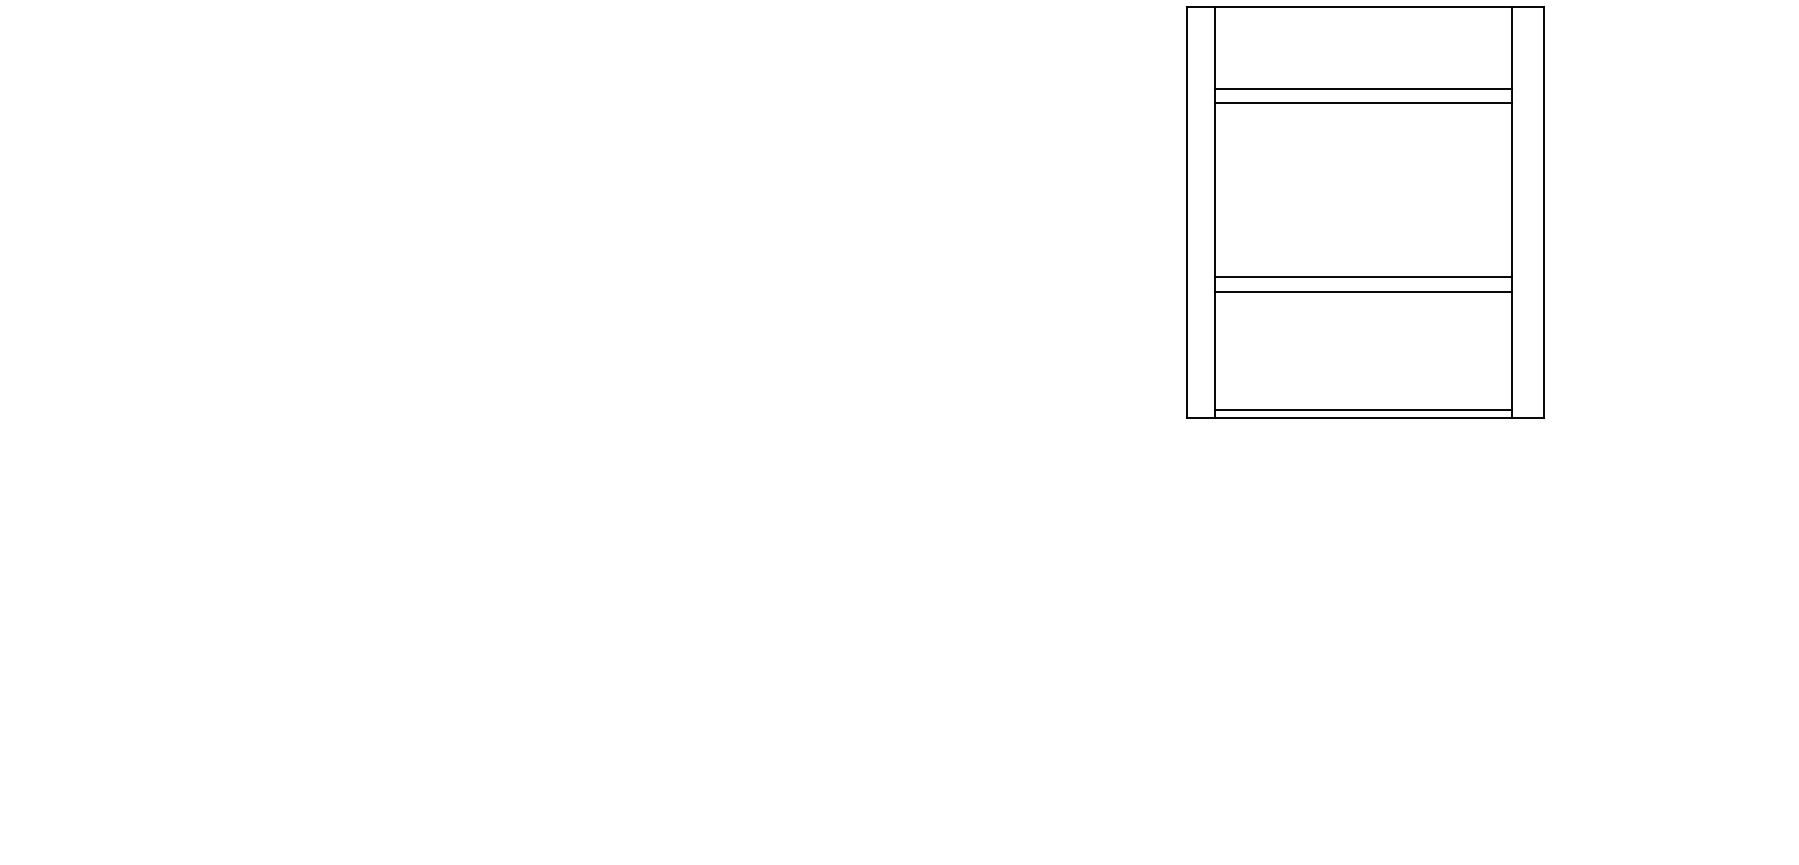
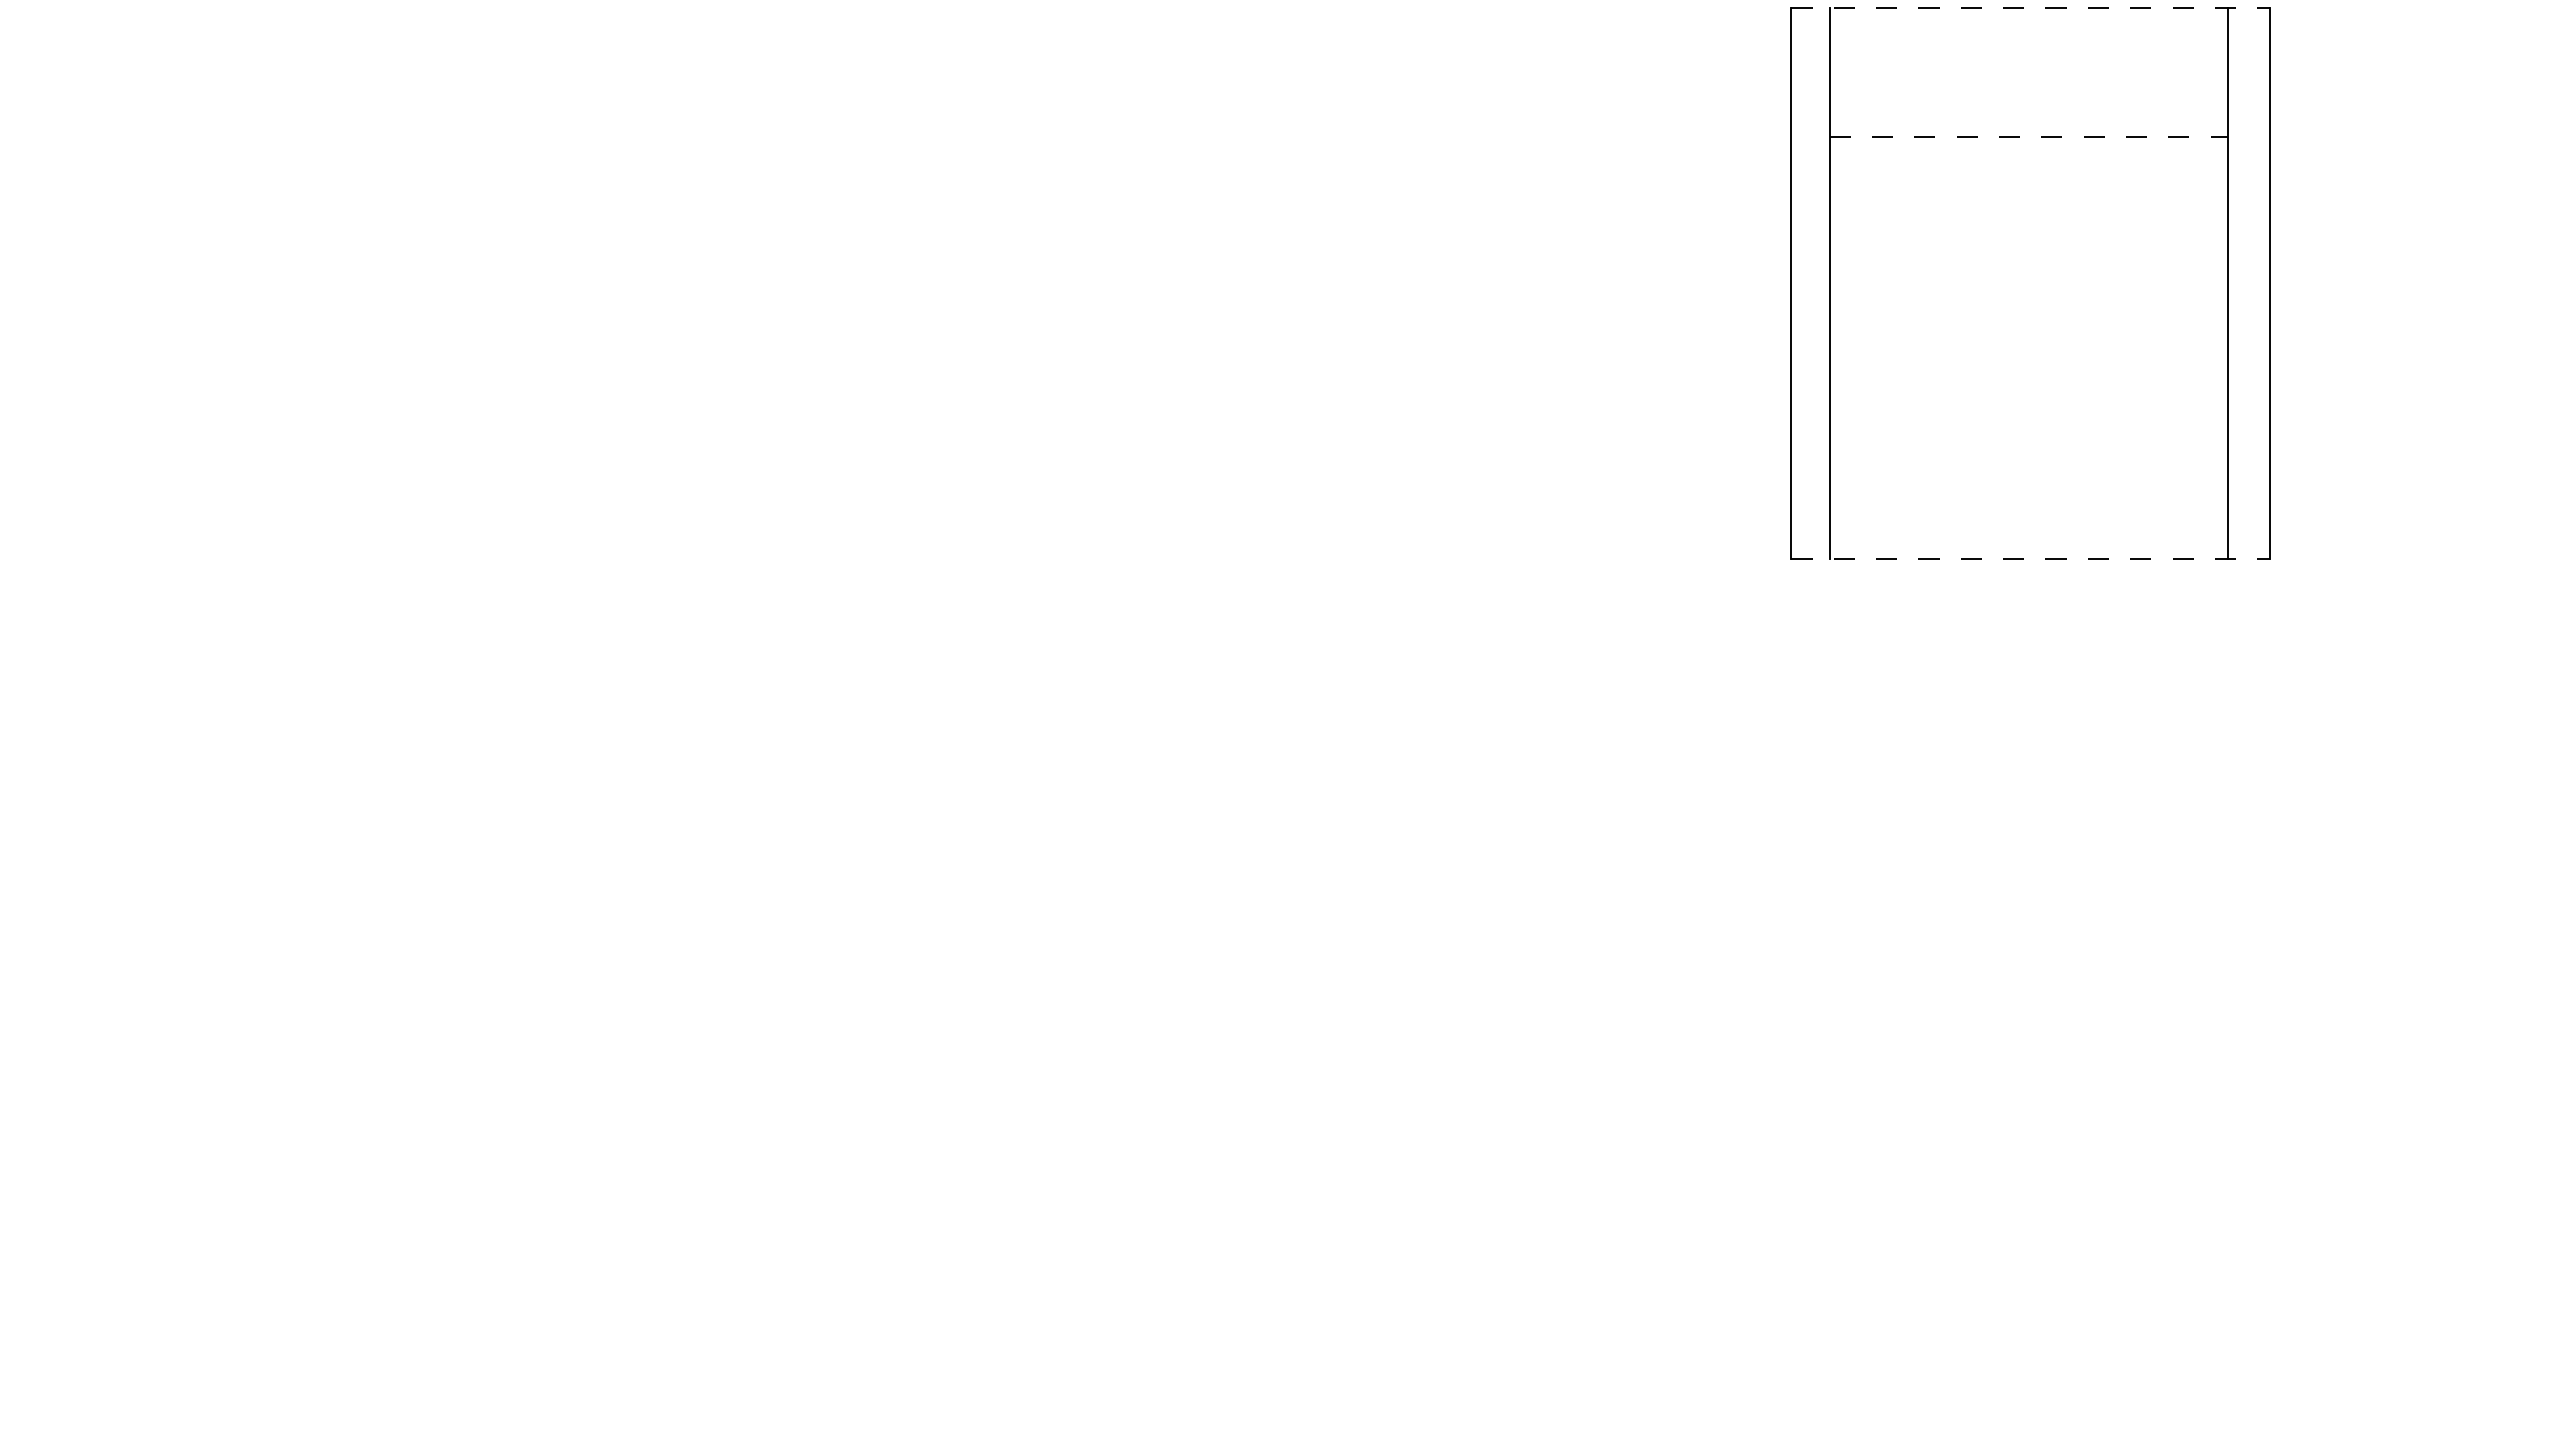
line: (1365, 7) -> (2031, 8), solid -> dashed
line: (1363, 89) -> (2028, 118), removed
line: (1364, 103) -> (2029, 137), solid -> dashed
line: (1363, 277) -> (2028, 370), removed
line: (1363, 291) -> (2028, 389), removed
line: (1363, 410) -> (2028, 548), removed
line: (1365, 418) -> (2031, 558), solid -> dashed

